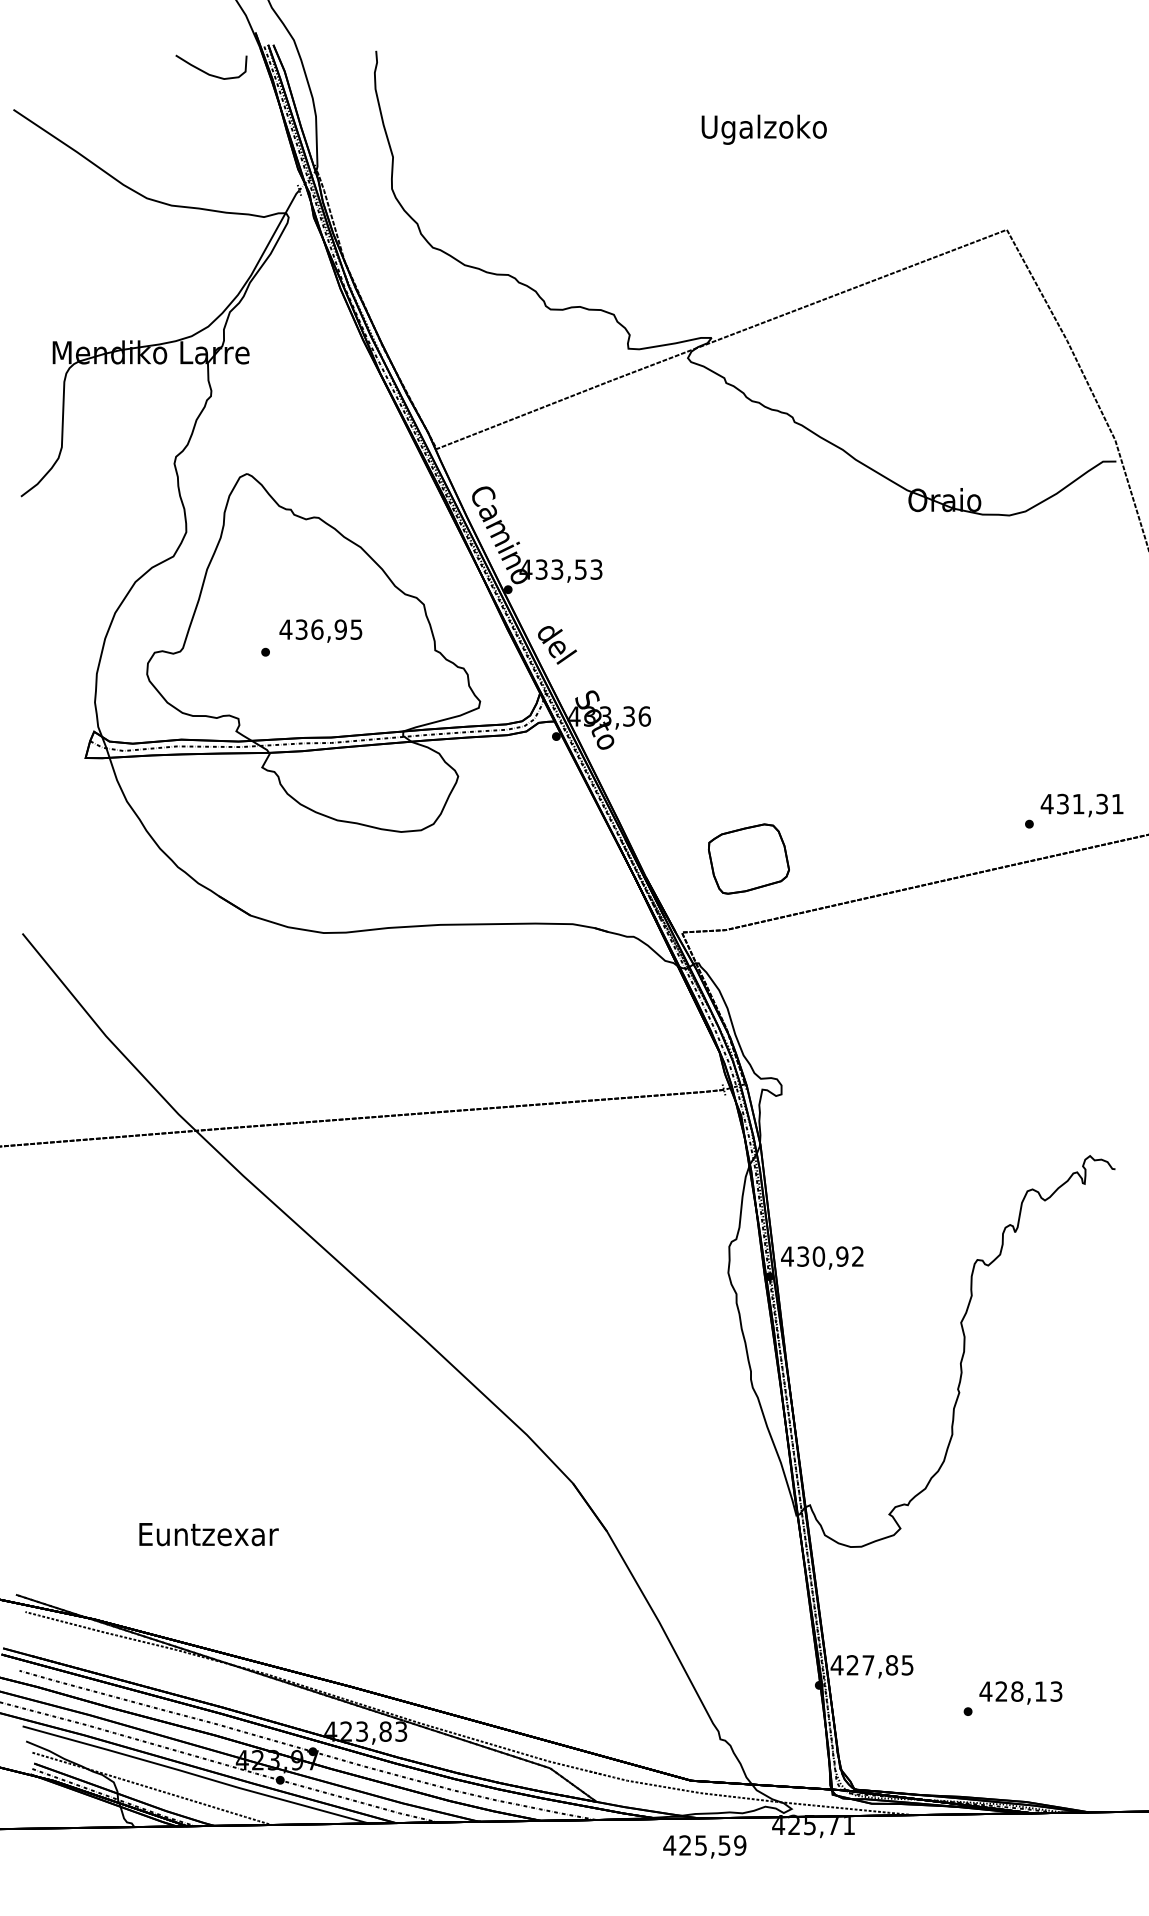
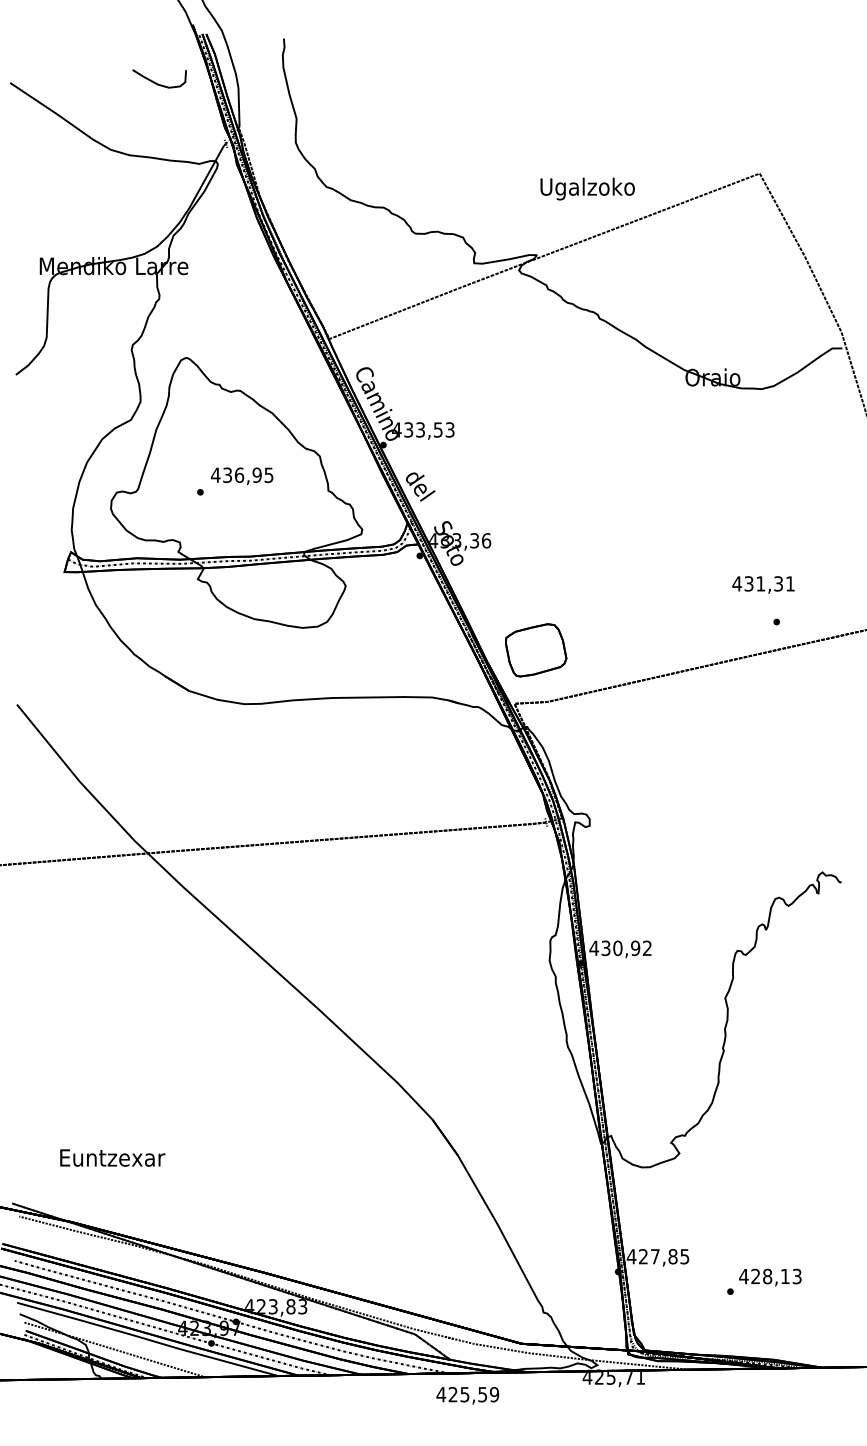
curve: (207, 72) -> (156, 82), moved
text: (764, 129) -> (587, 188), moved
text: (1082, 804) -> (763, 584), moved
part: (749, 859) -> (536, 650), moved
text: (208, 1533) -> (112, 1157), moved
text: (704, 1846) -> (467, 1395), moved

